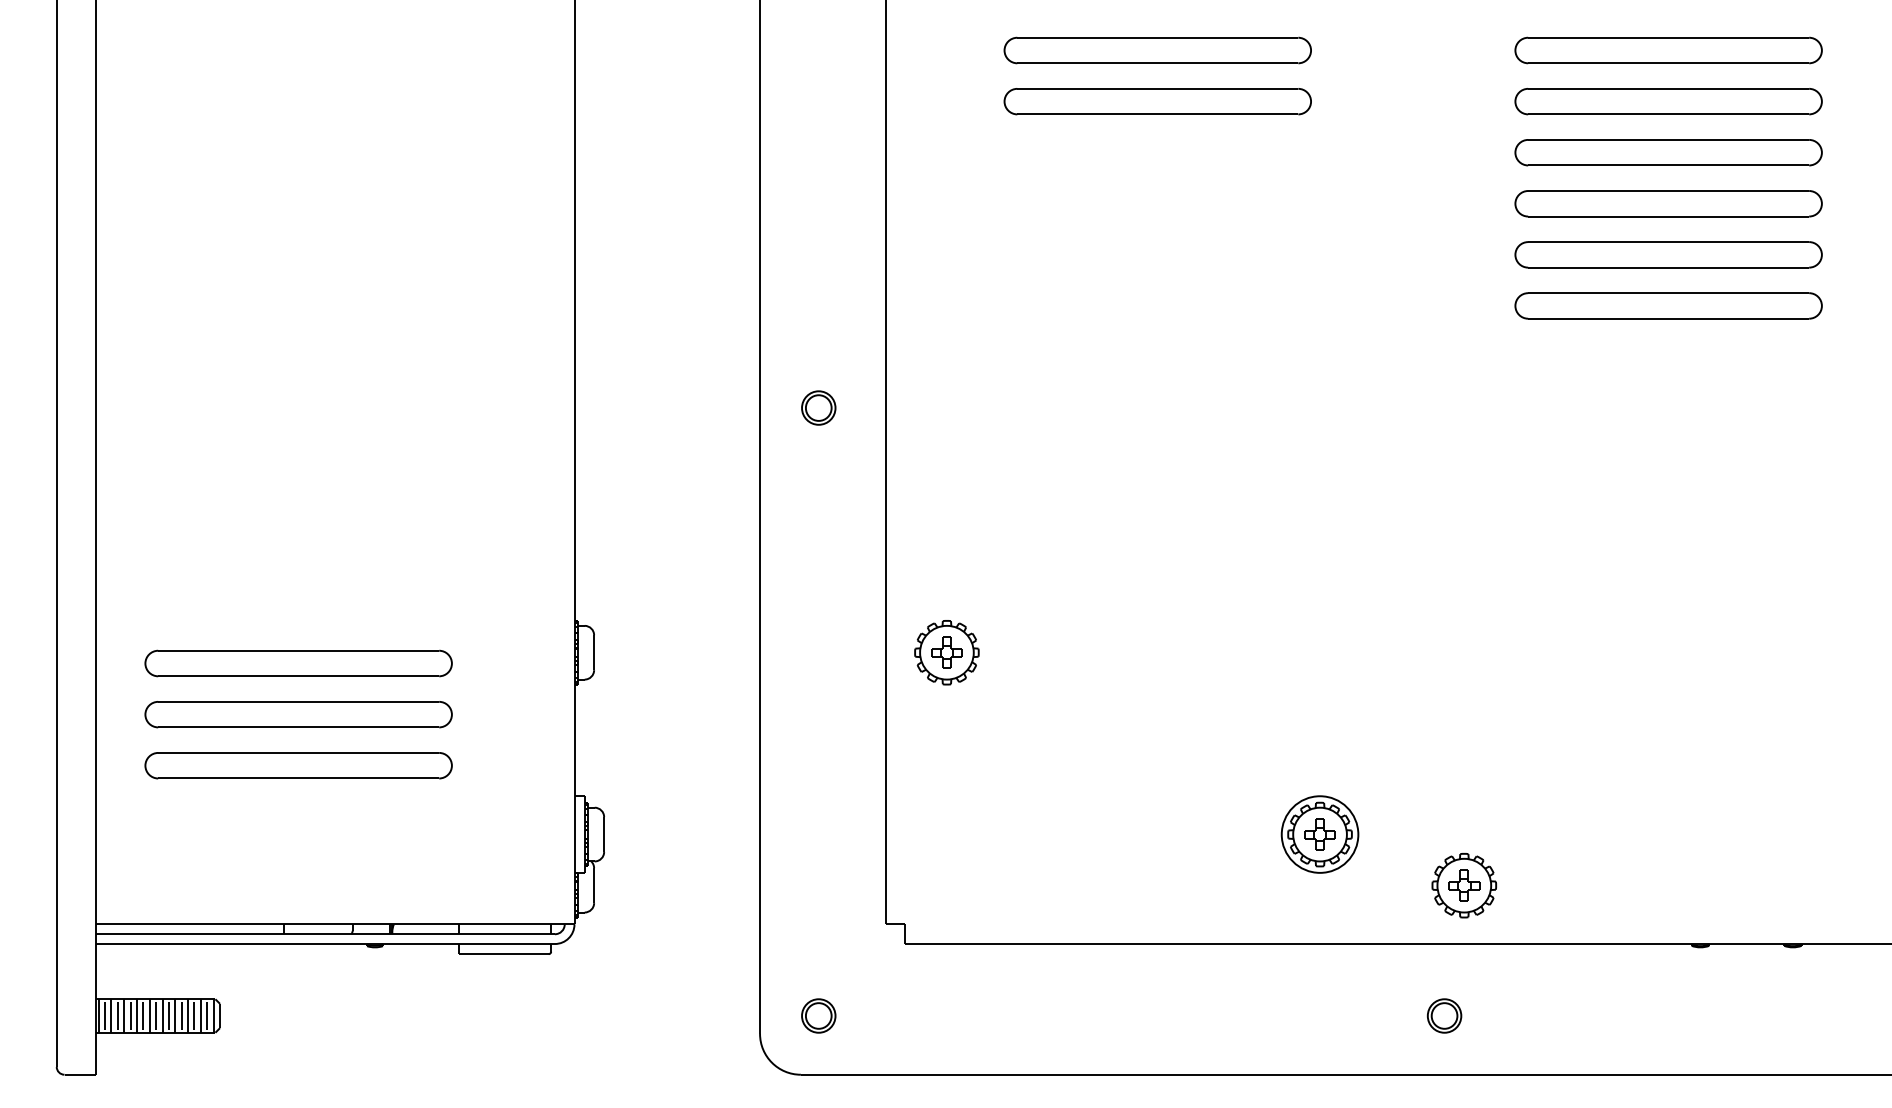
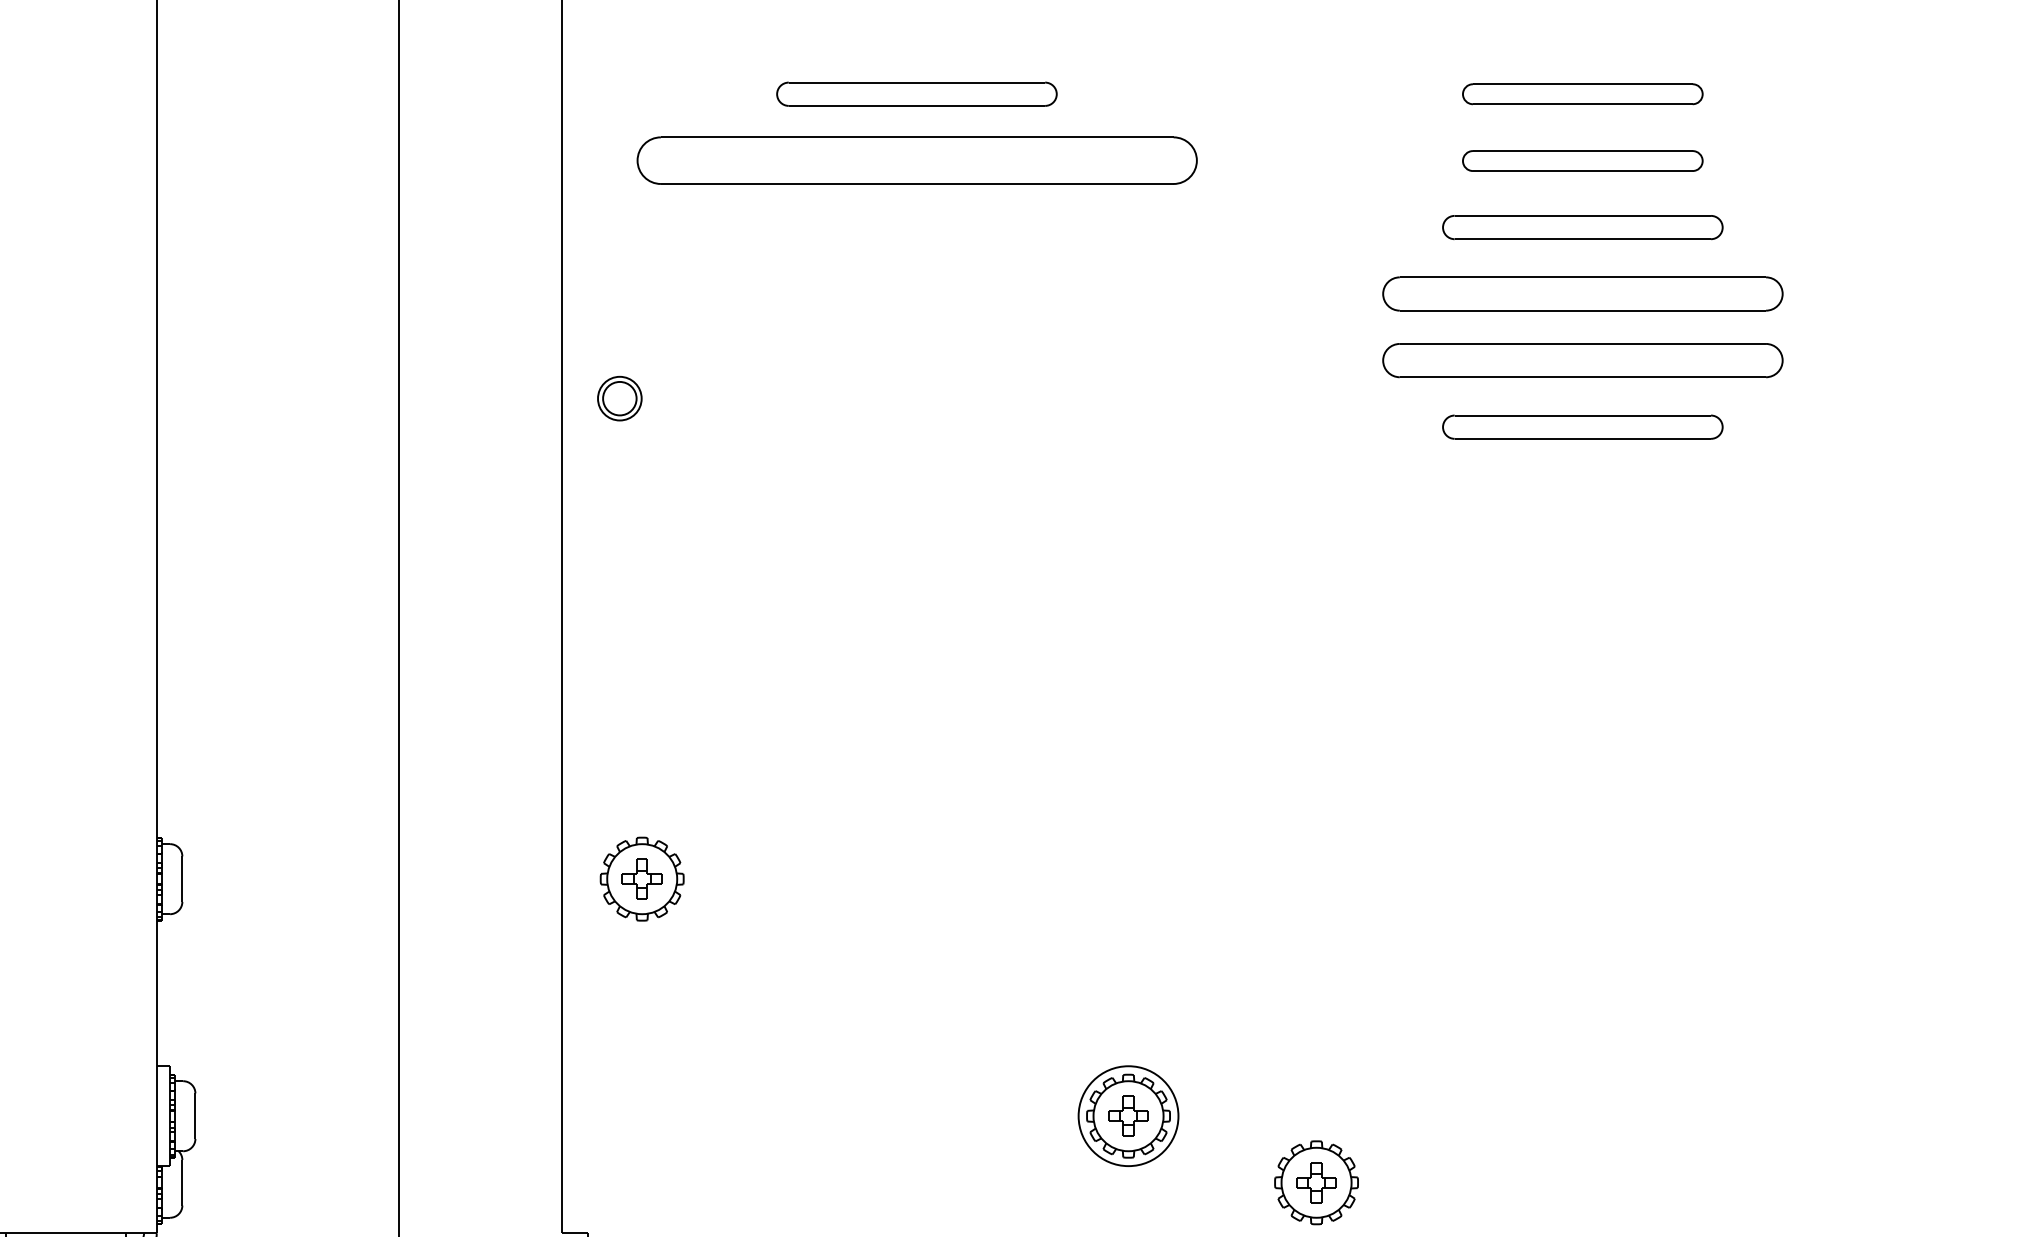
part: (1157, 50) -> (916, 94), size x0.7
part: (1668, 50) -> (1582, 94), size x0.6
part: (1157, 101) -> (916, 160), size x1.4
part: (1668, 101) -> (1582, 160), size x0.6
part: (1668, 152) -> (1582, 227), size x0.7
part: (1668, 305) -> (1582, 426), size x0.7
part: (818, 407) -> (619, 397), moved

